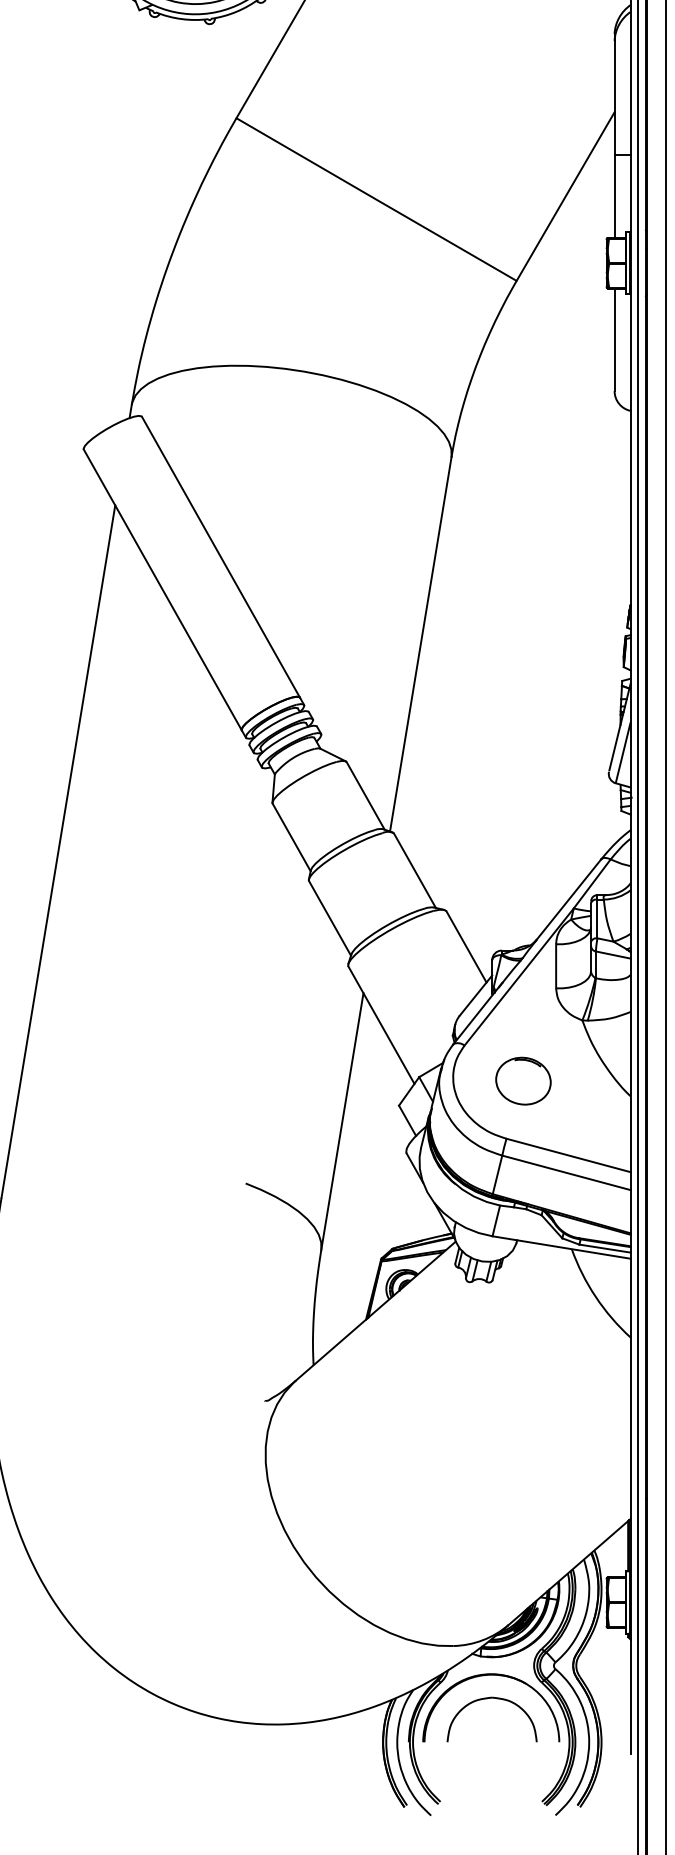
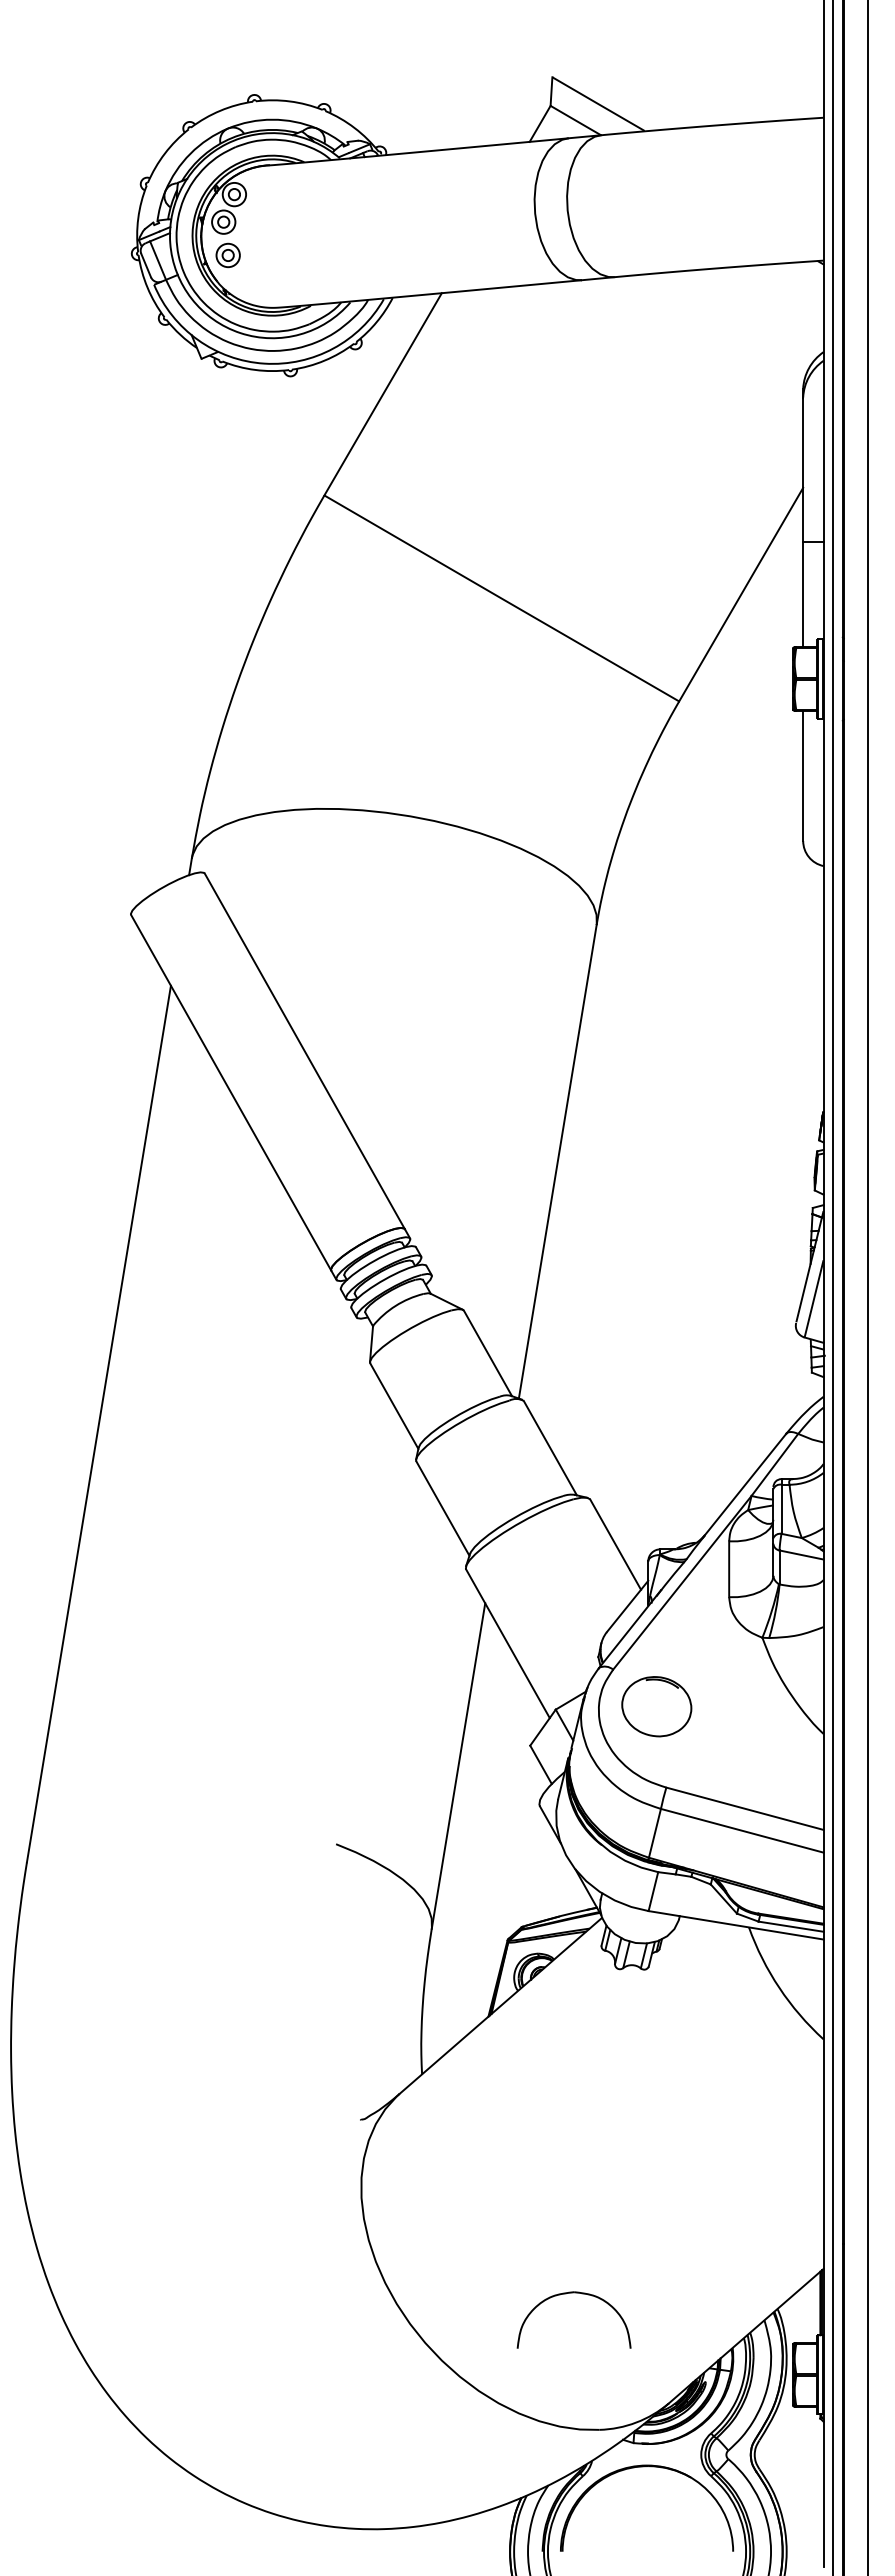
part: (523, 1081) -> (656, 1706), moved
part: (486, 1699) -> (566, 2294), moved

